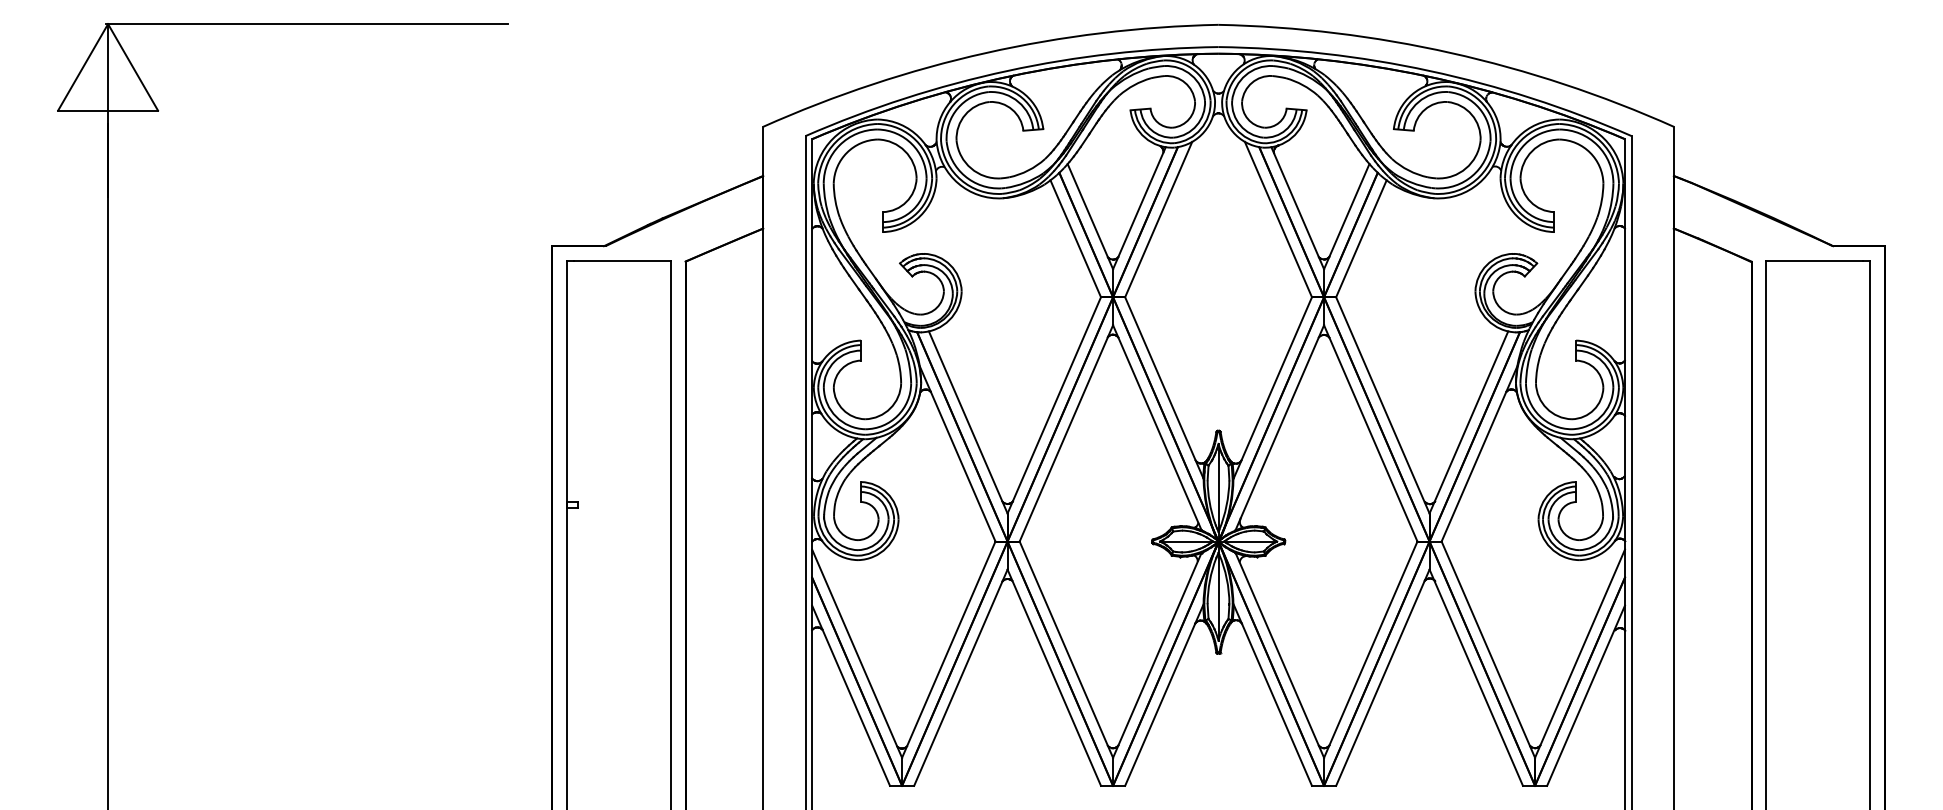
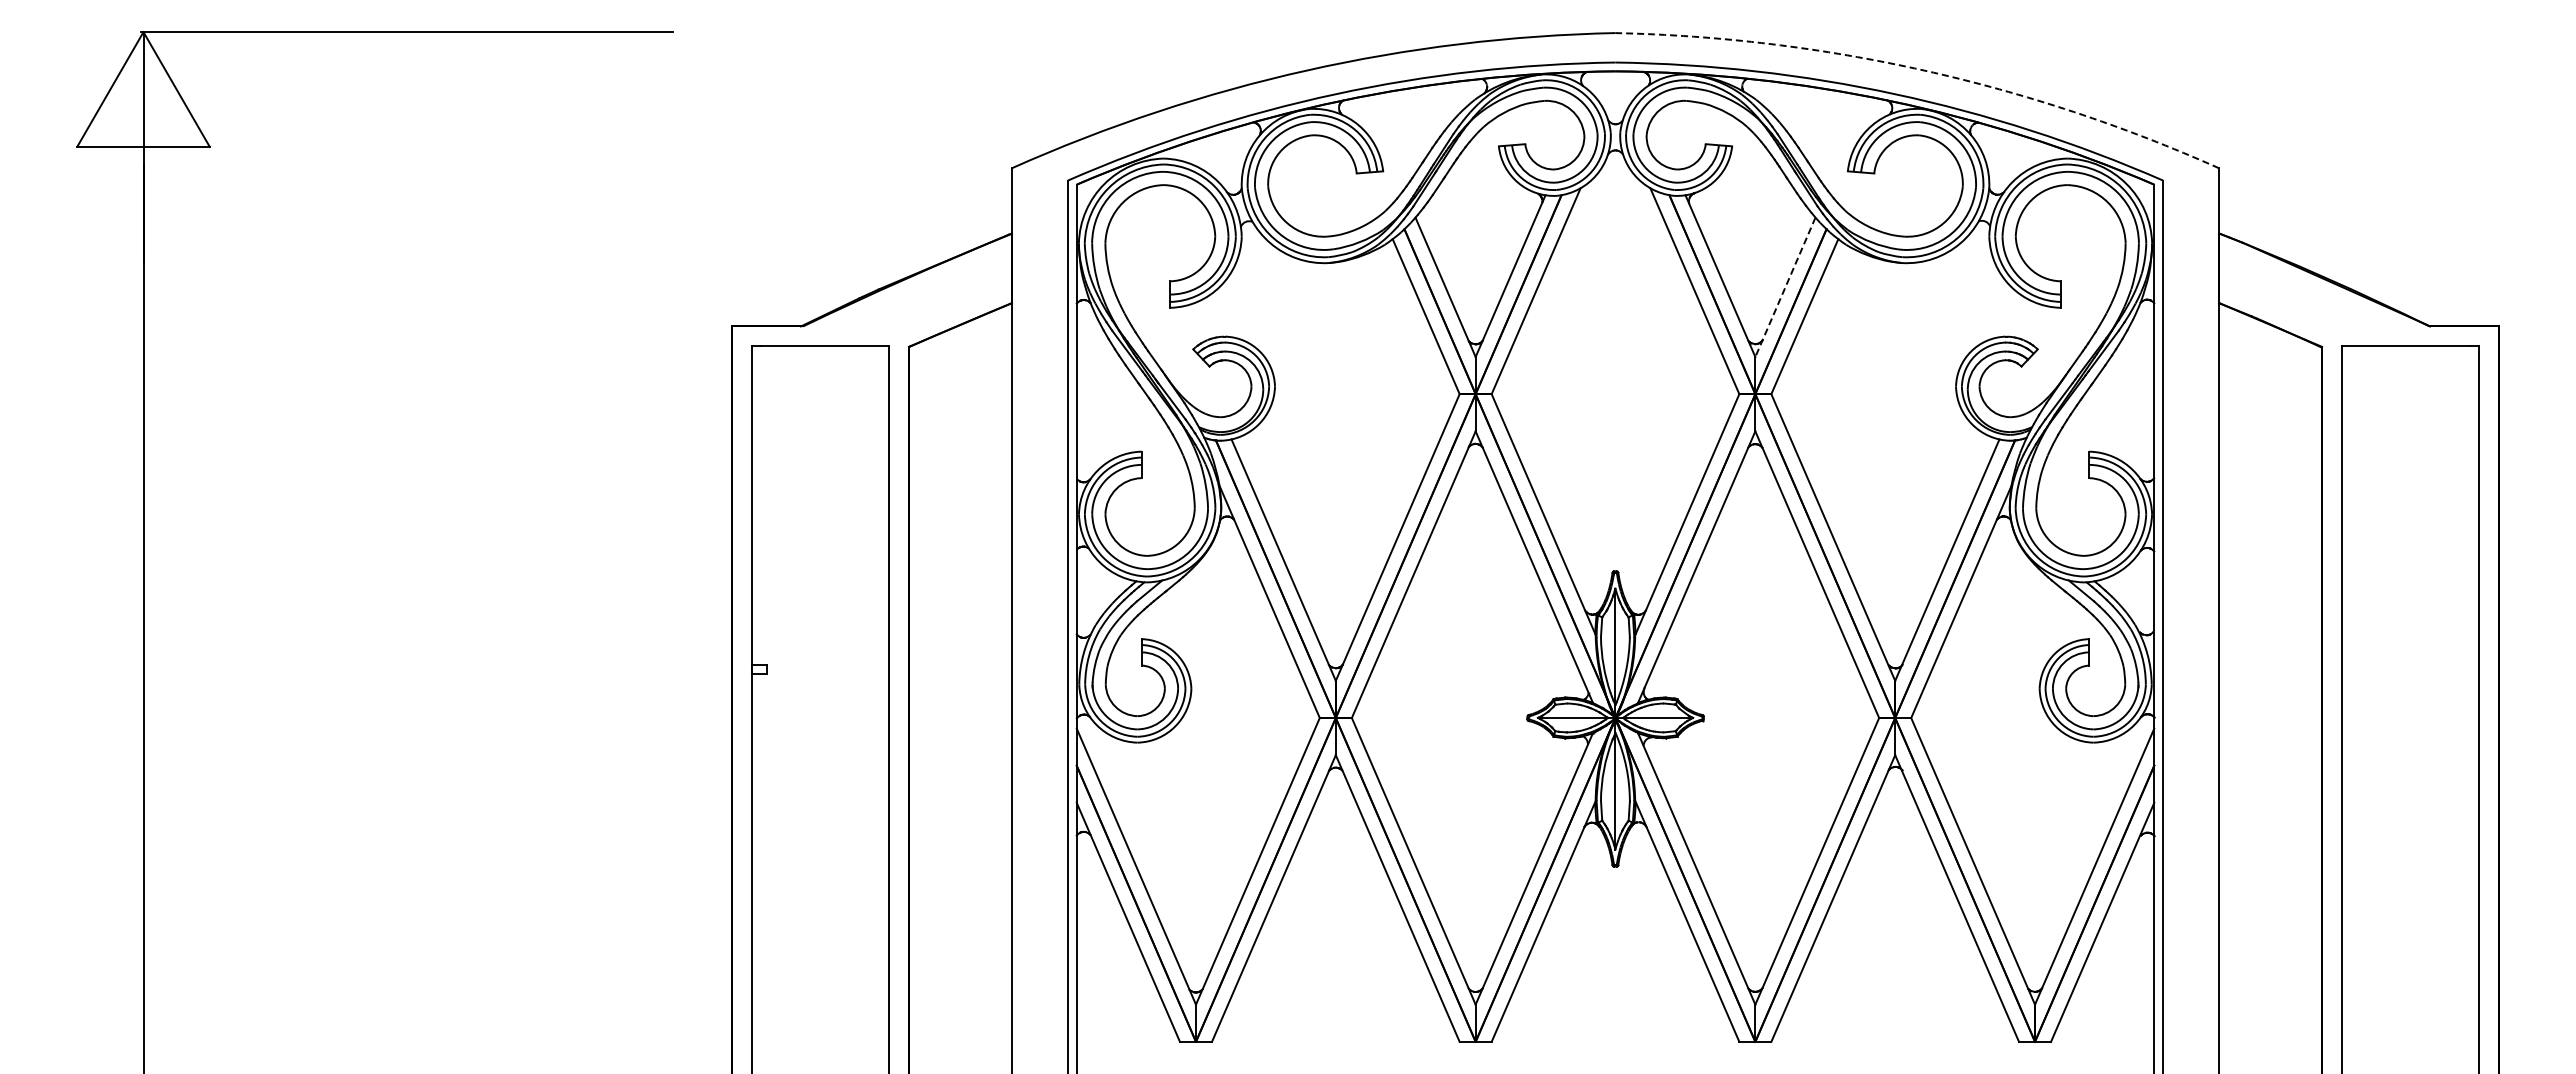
arc: (1451, 53) -> (1924, 70), solid -> dashed
line: (1346, 216) -> (1785, 287), solid -> dashed

